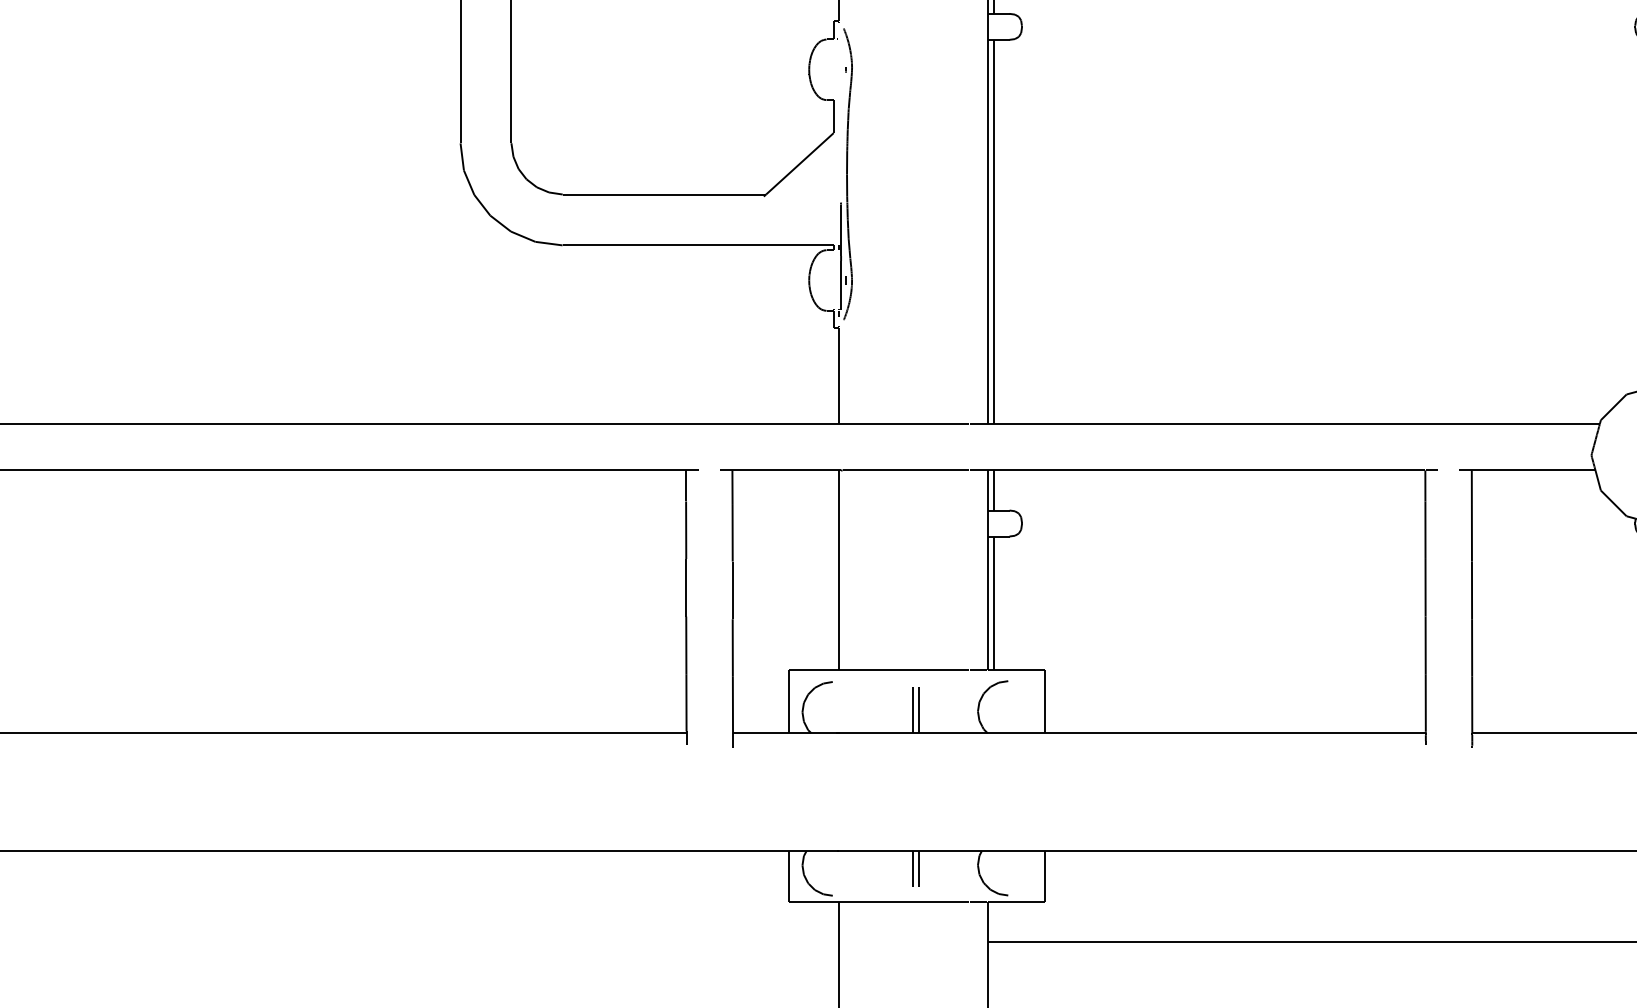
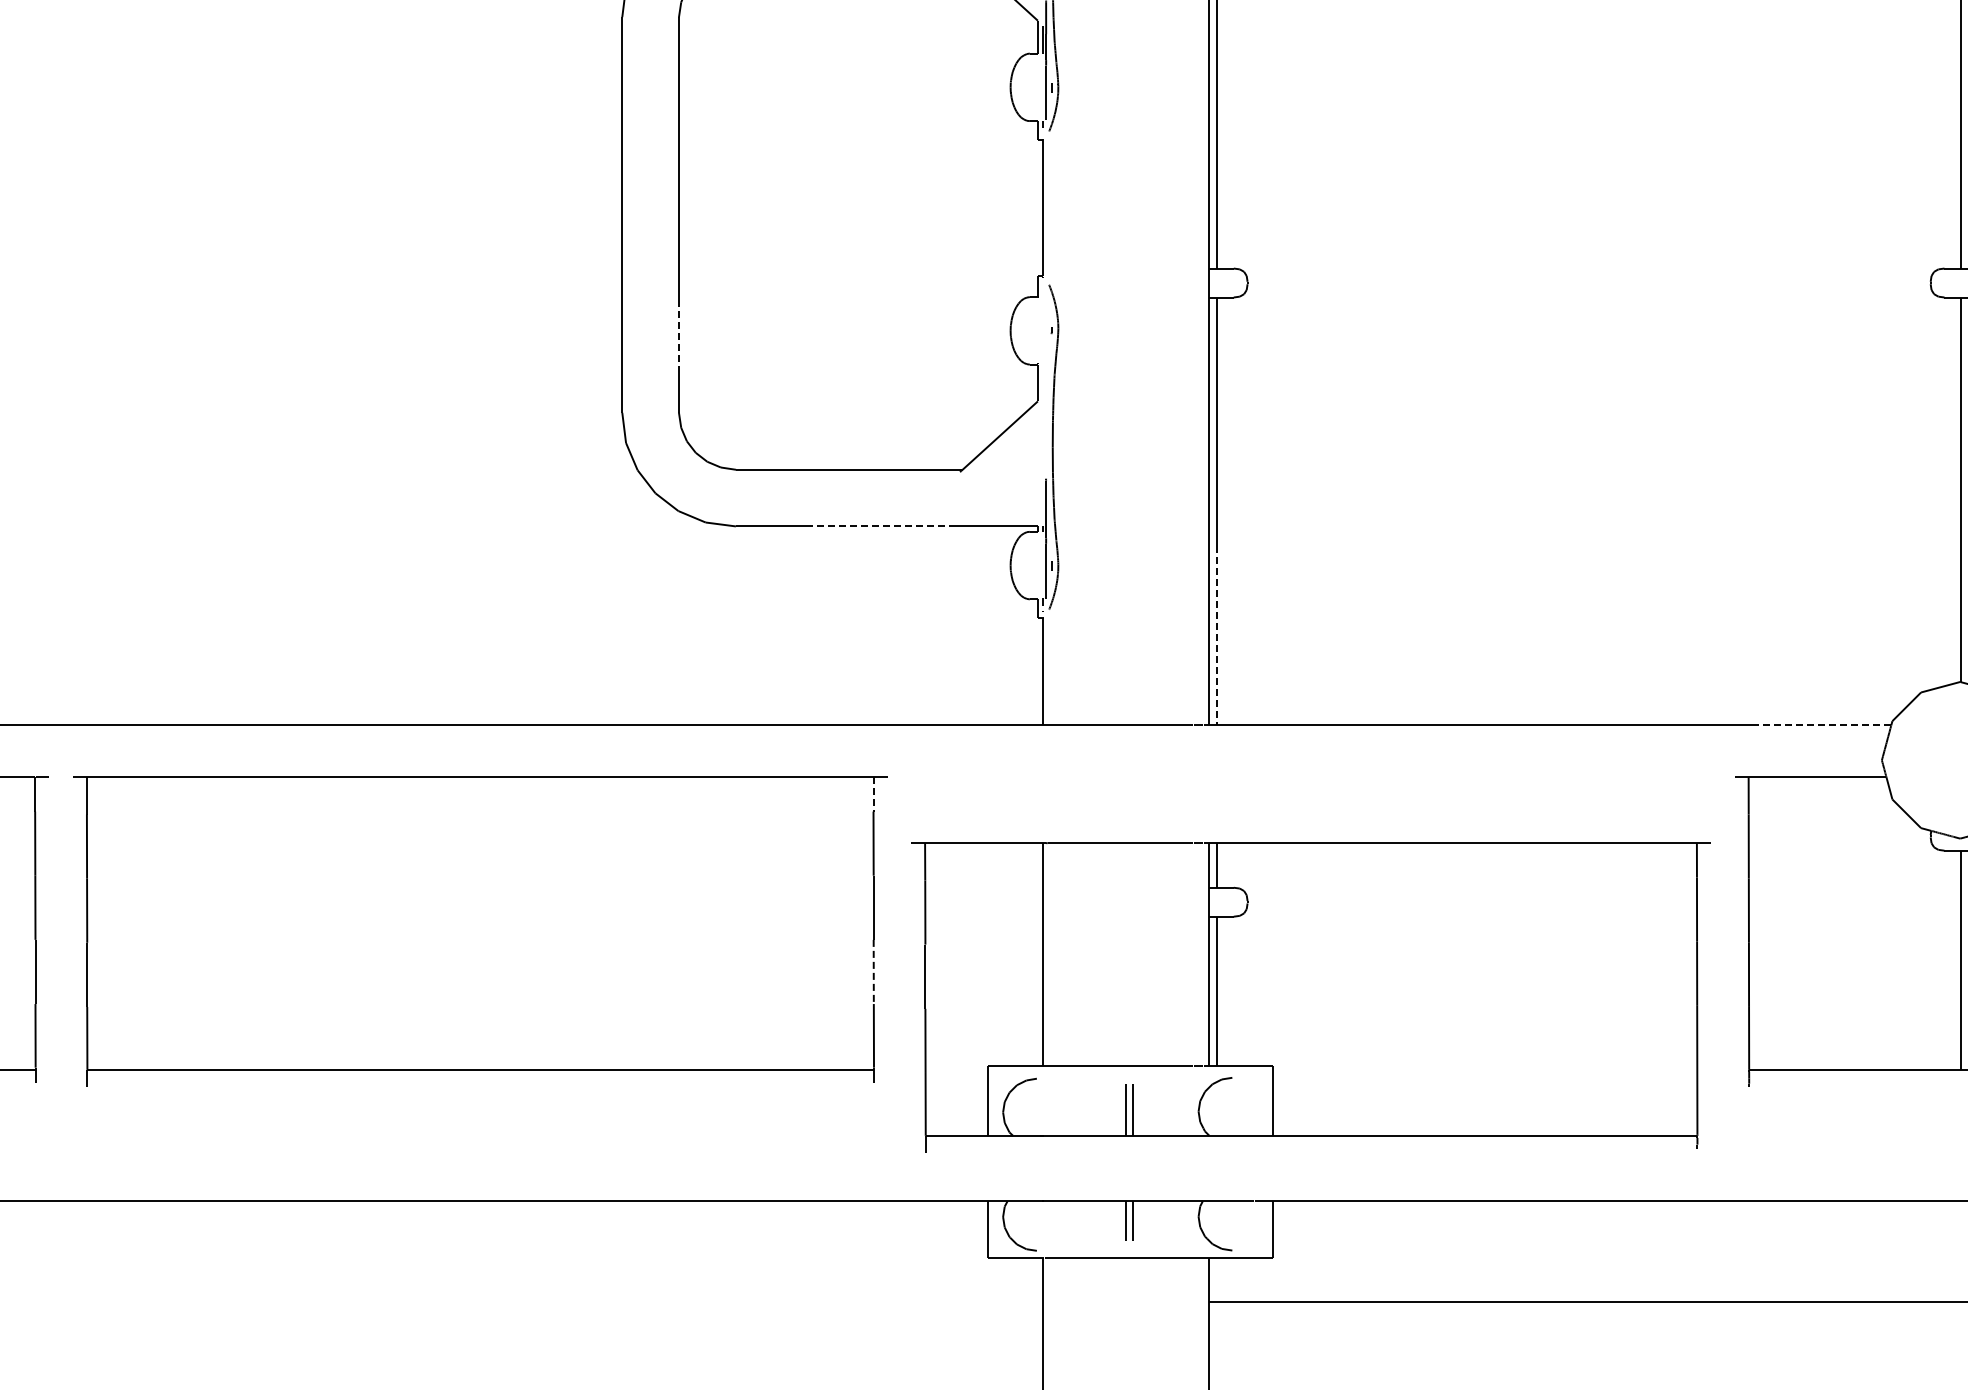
line: (511, 73) -> (678, 335), solid -> dashed
line: (694, 245) -> (882, 526), solid -> dashed
line: (994, 343) -> (1216, 635), solid -> dashed
line: (1538, 424) -> (1822, 725), solid -> dashed
line: (686, 486) -> (873, 794), solid -> dashed
part: (1078, 609) -> (1310, 997), moved
line: (686, 645) -> (873, 972), solid -> dashed

